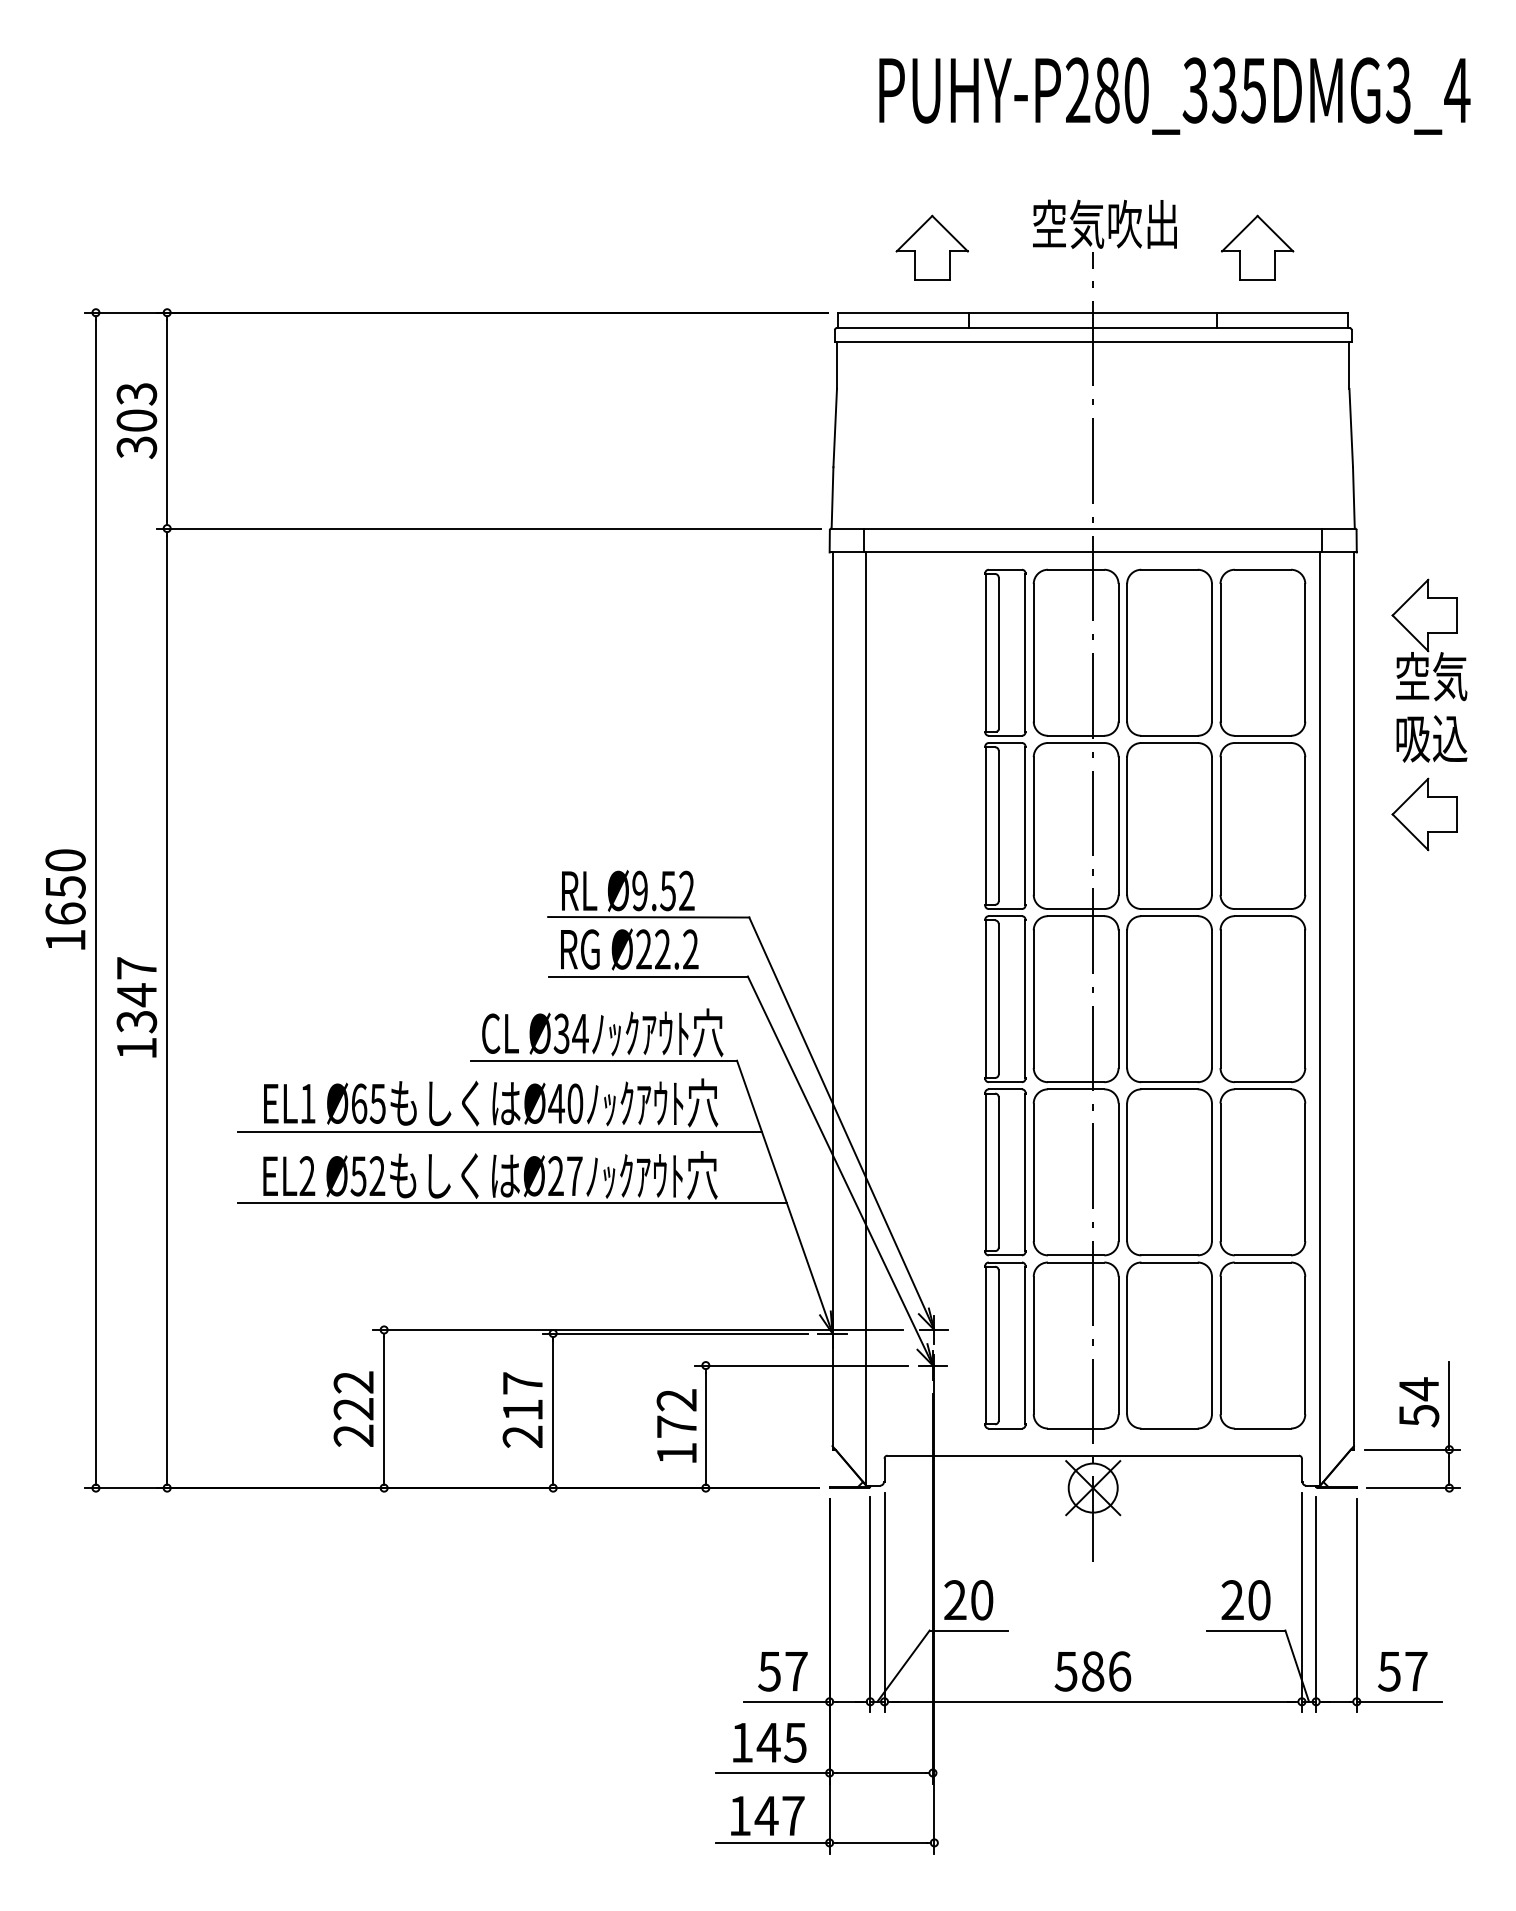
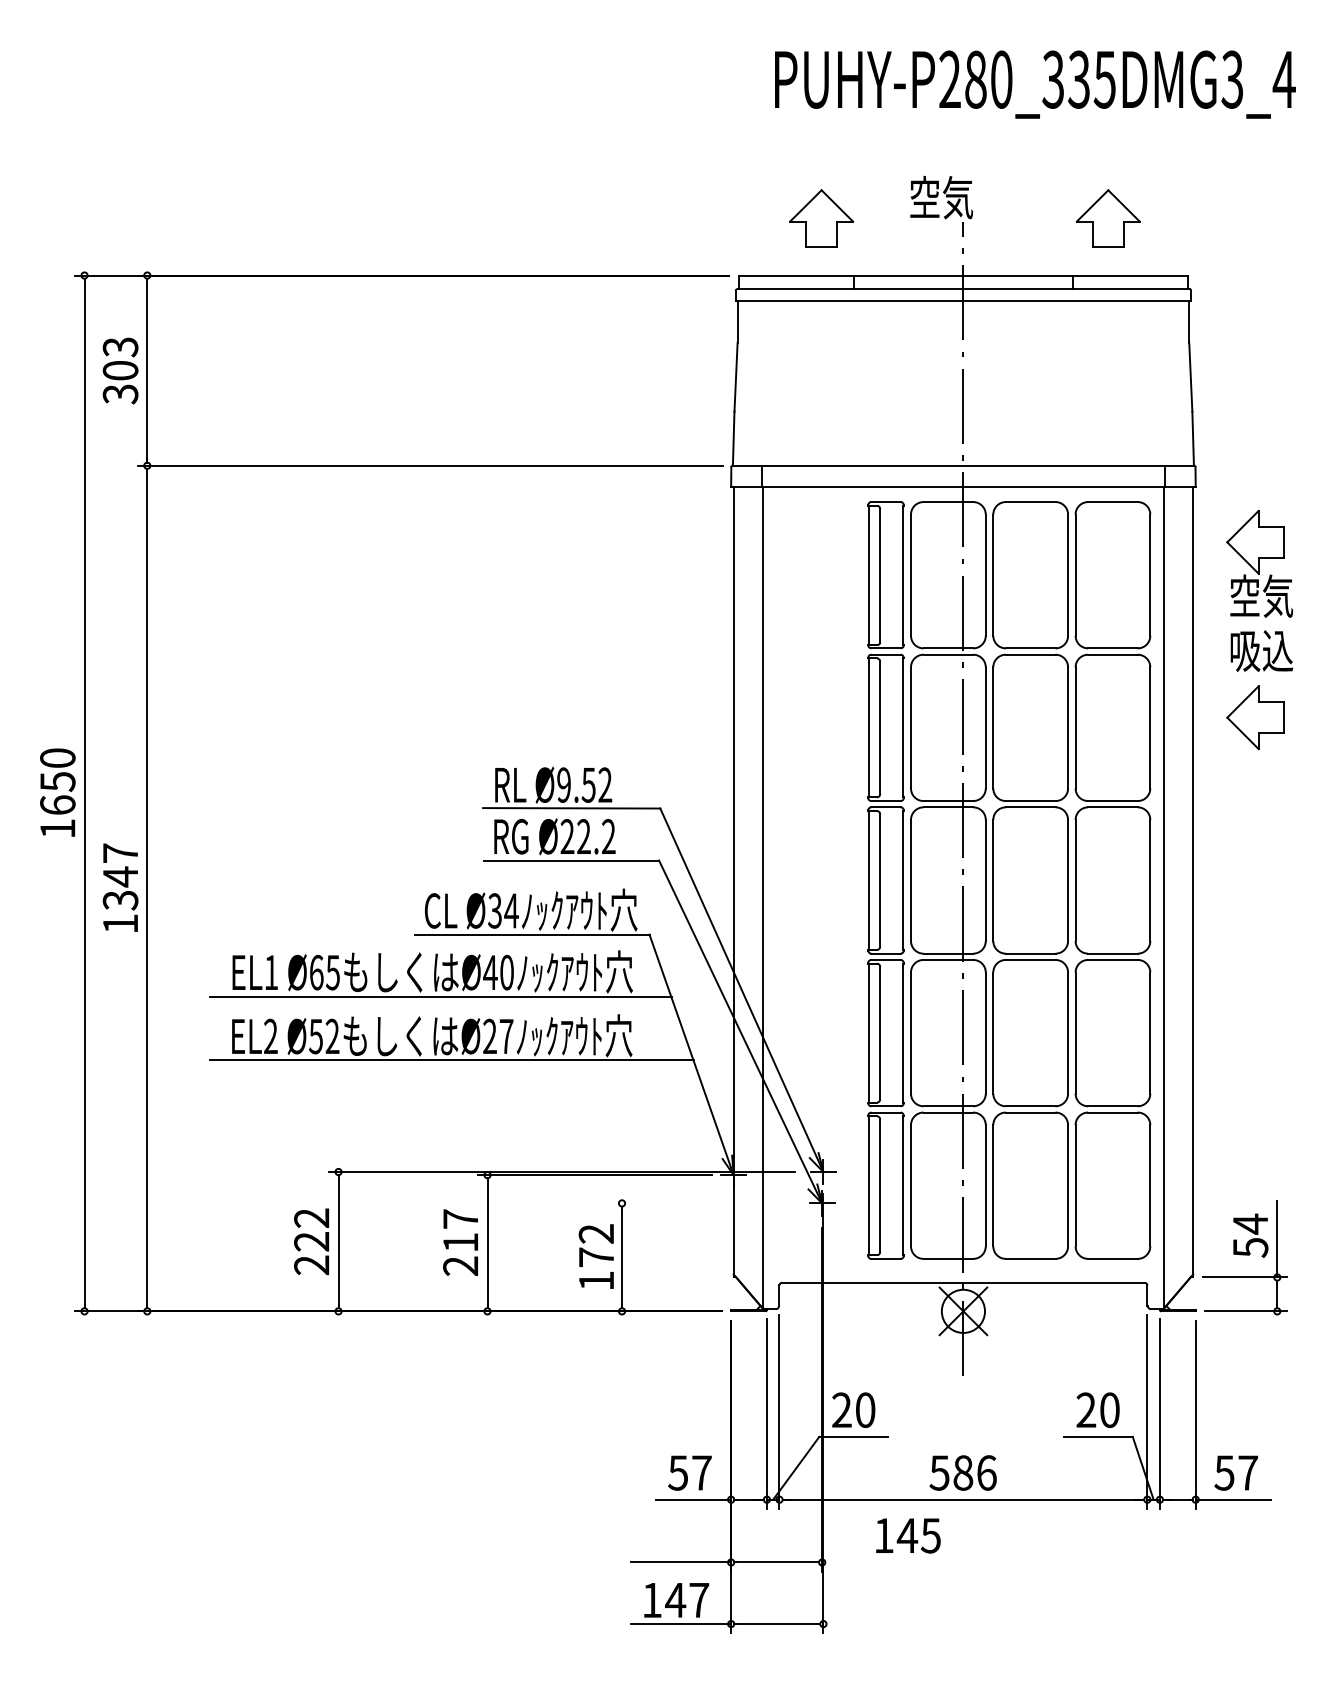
text: (1143, 224) -> (1007, 197), 空気吹出 -> 空気
line: (801, 1365) -> (706, 1203), removed
text: (769, 1742) -> (908, 1535), moved

